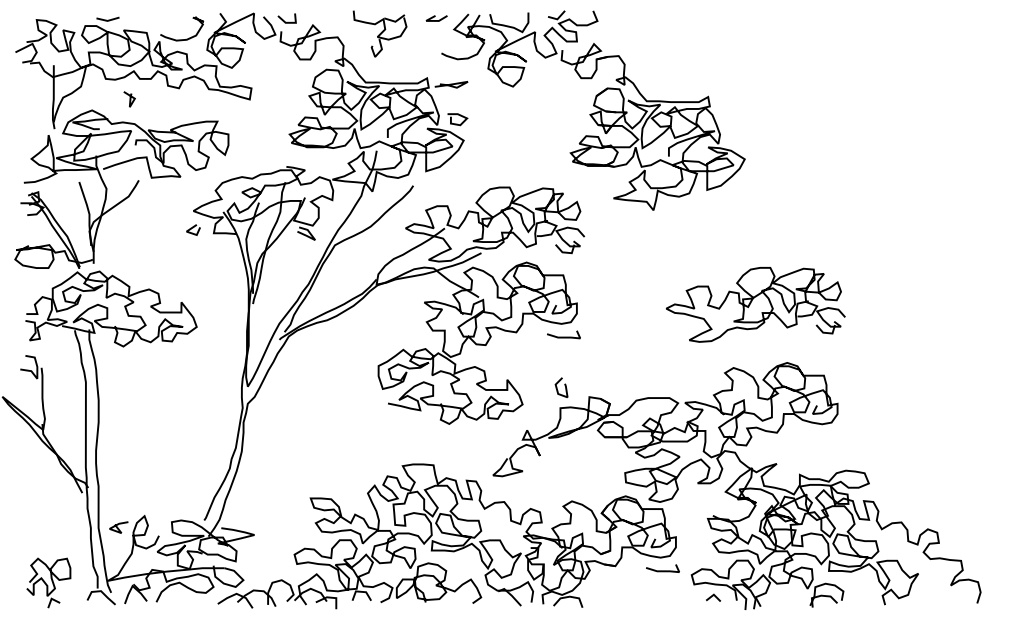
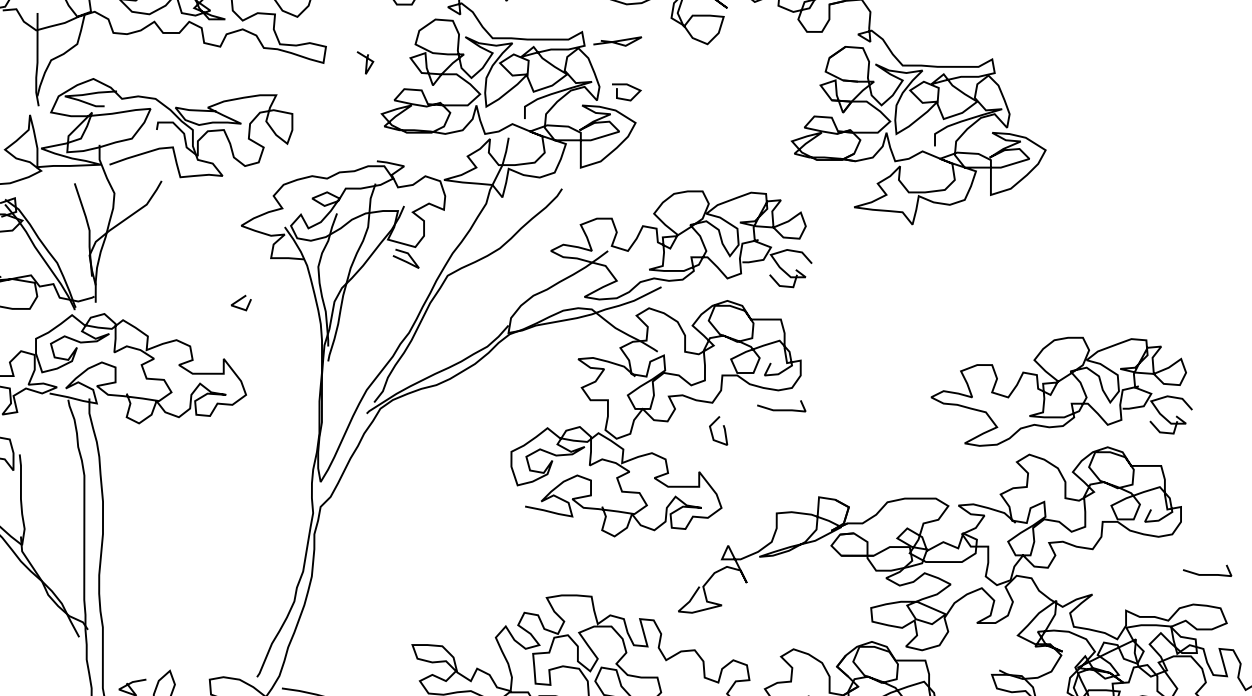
line: (129, 99) -> (365, 62), moved
line: (193, 228) -> (241, 300), moved
part: (755, 304) -> (1061, 391), moved
curve: (564, 385) -> (722, 427), moved
line: (855, 449) -> (1207, 573), added

